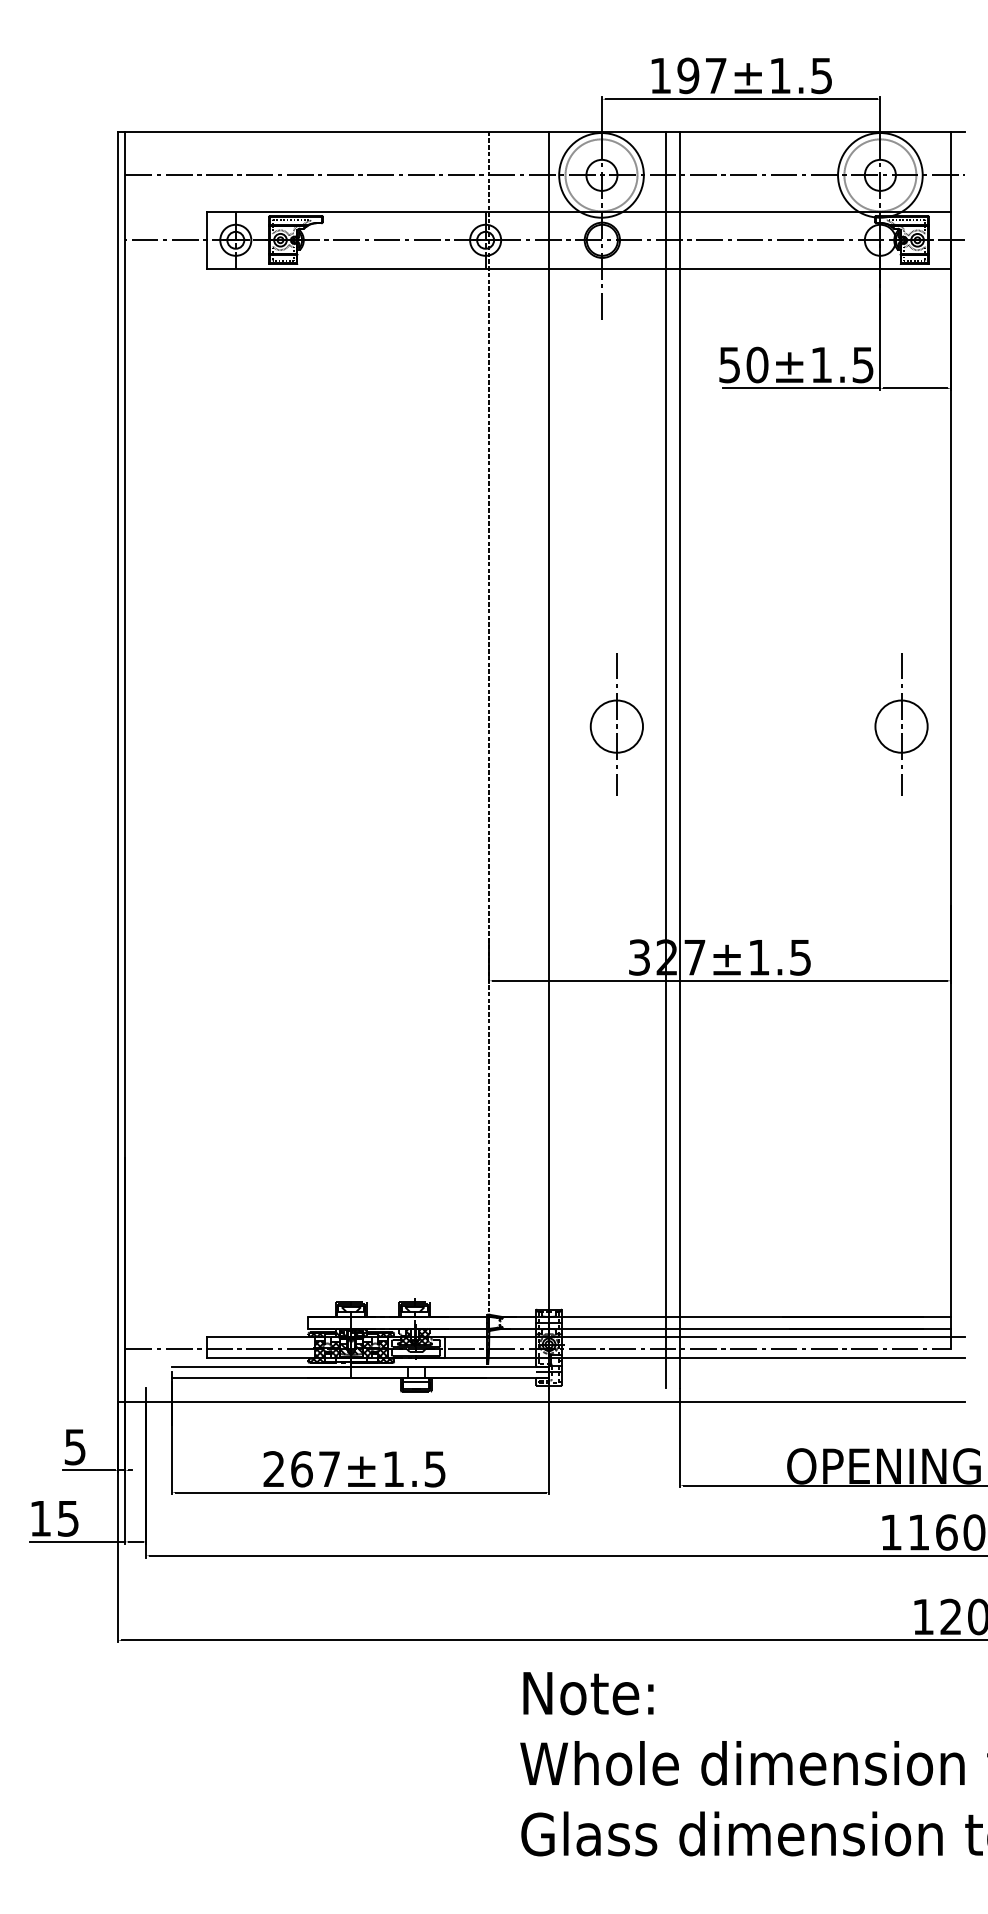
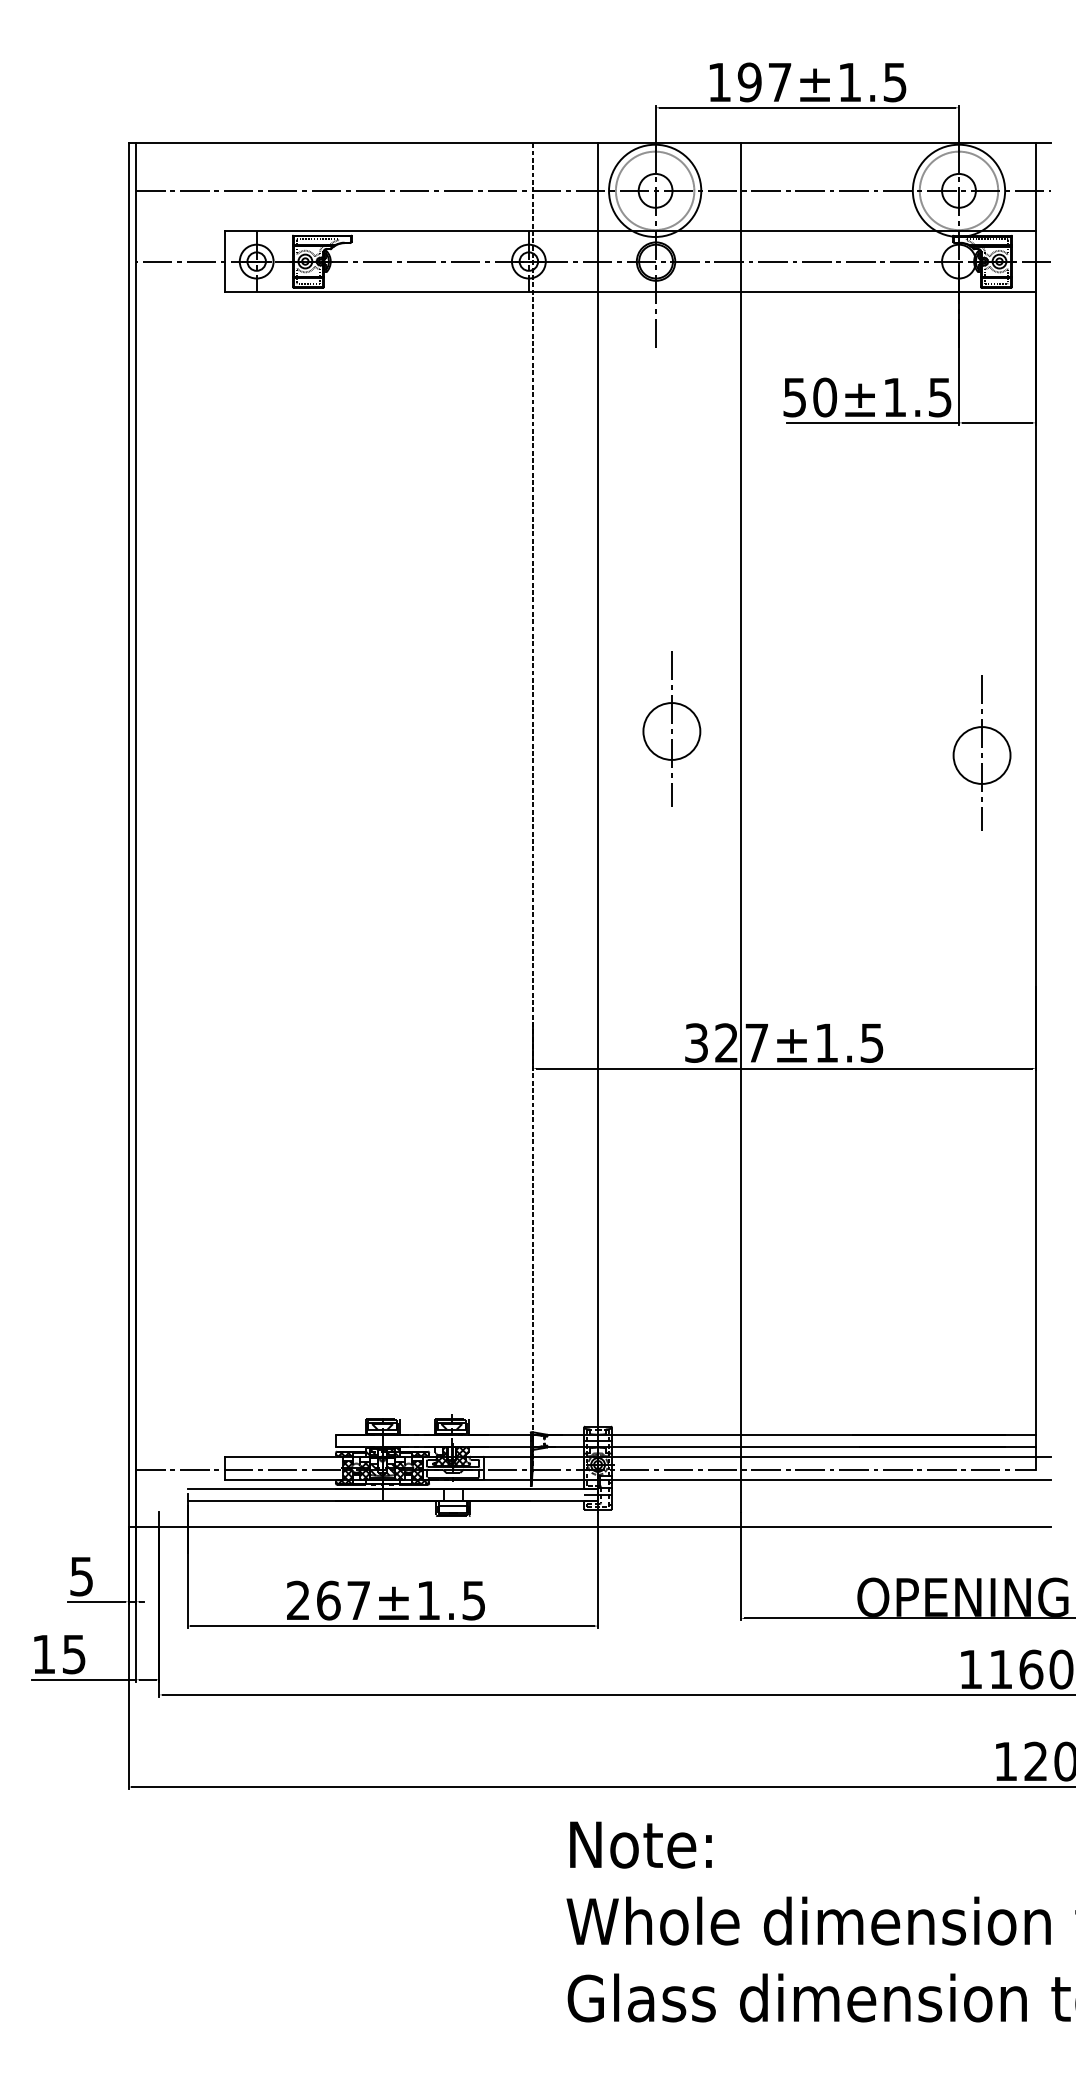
part: (616, 723) -> (671, 728), moved
part: (901, 723) -> (981, 752), moved
line: (666, 759) -> (725, 827), removed

